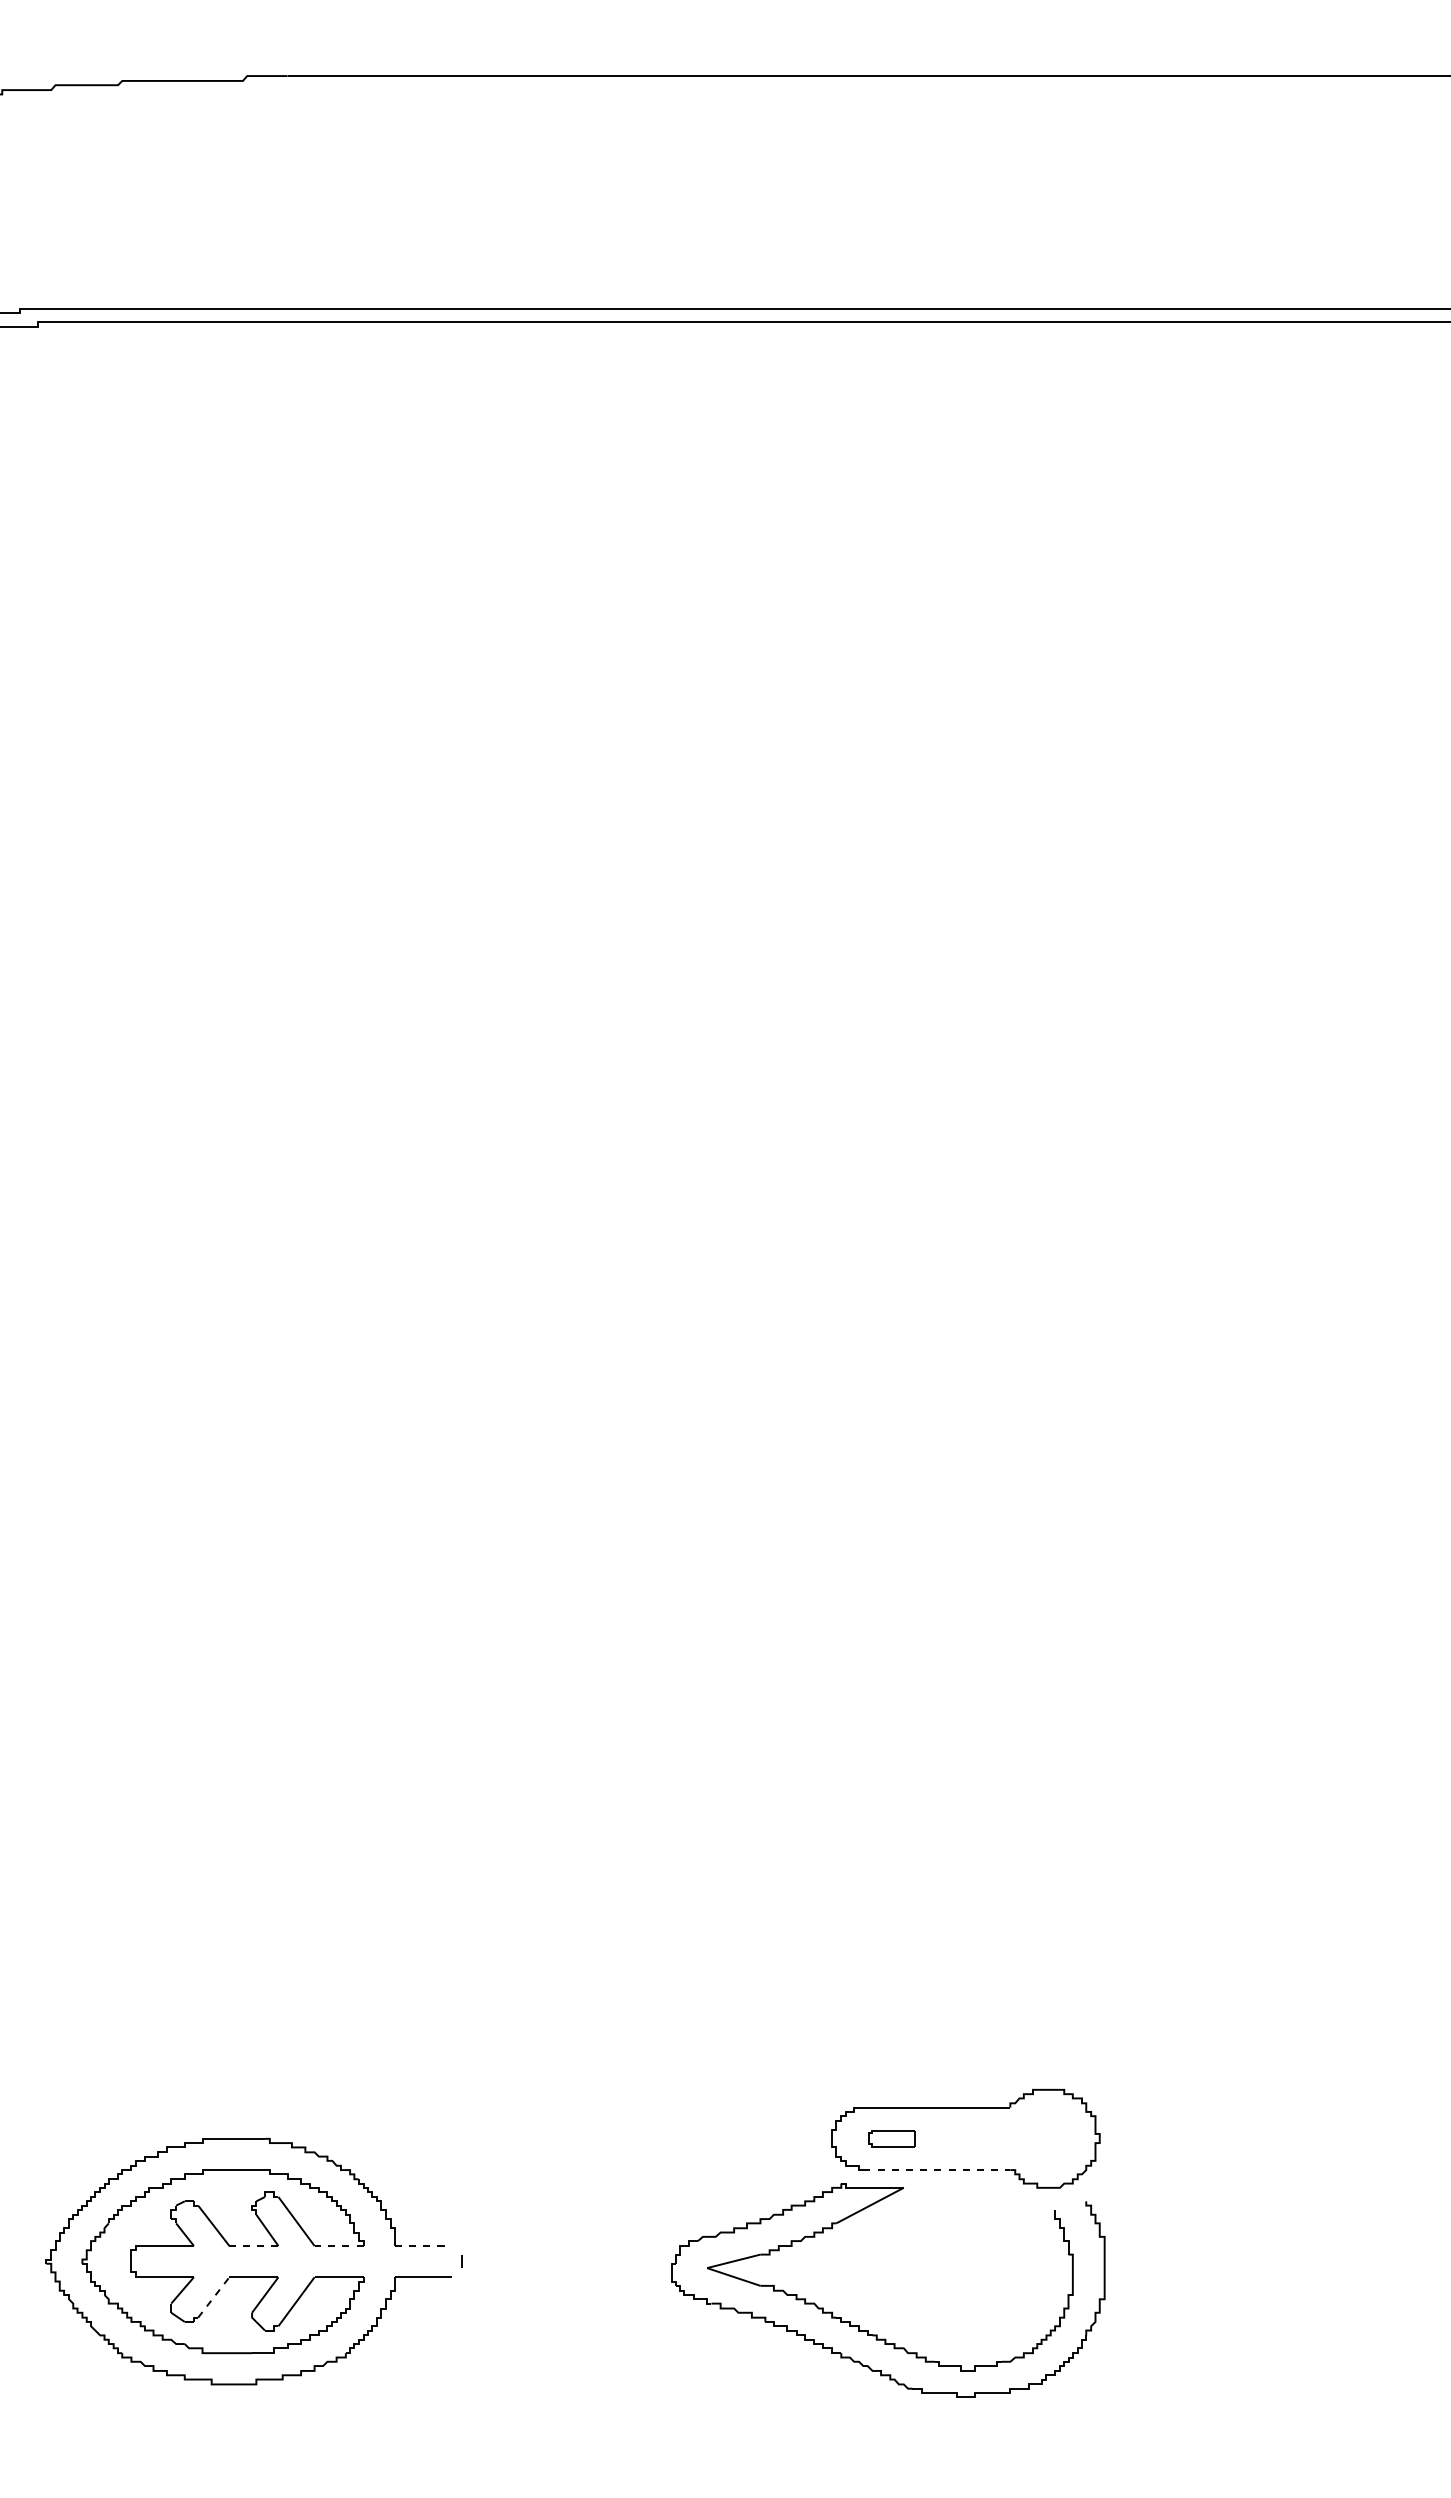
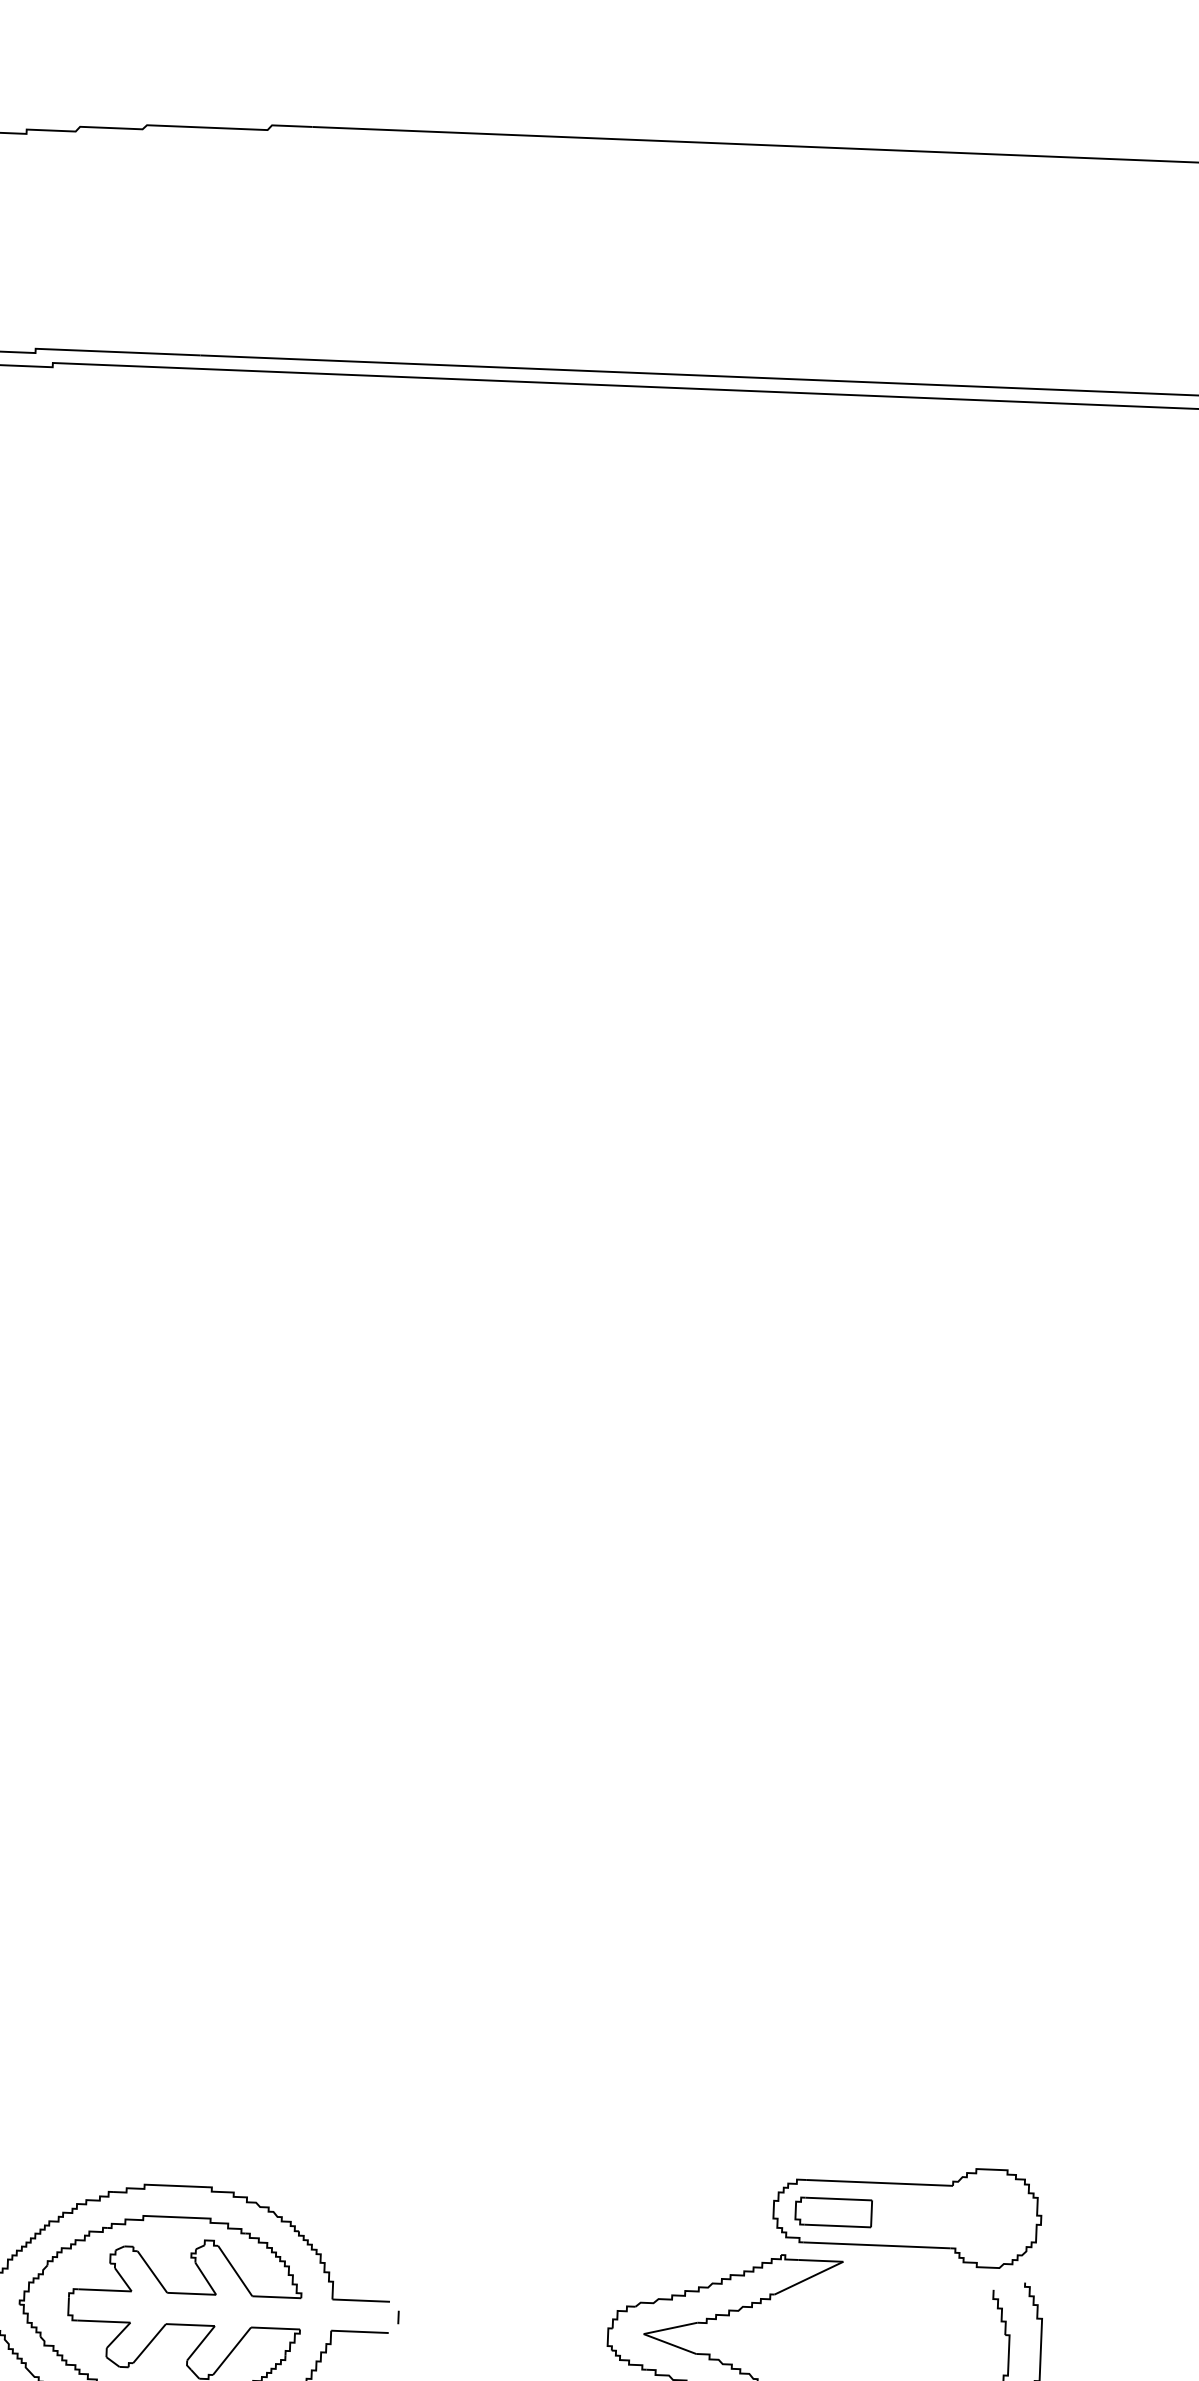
part: (891, 2138) -> (833, 2211), size x1.67
line: (936, 2170) -> (876, 2245), dashed -> solid
line: (253, 2246) -> (191, 2294), dashed -> solid
line: (339, 2246) -> (277, 2297), dashed -> solid
line: (423, 2246) -> (361, 2301), dashed -> solid
line: (213, 2297) -> (149, 2343), dashed -> solid

